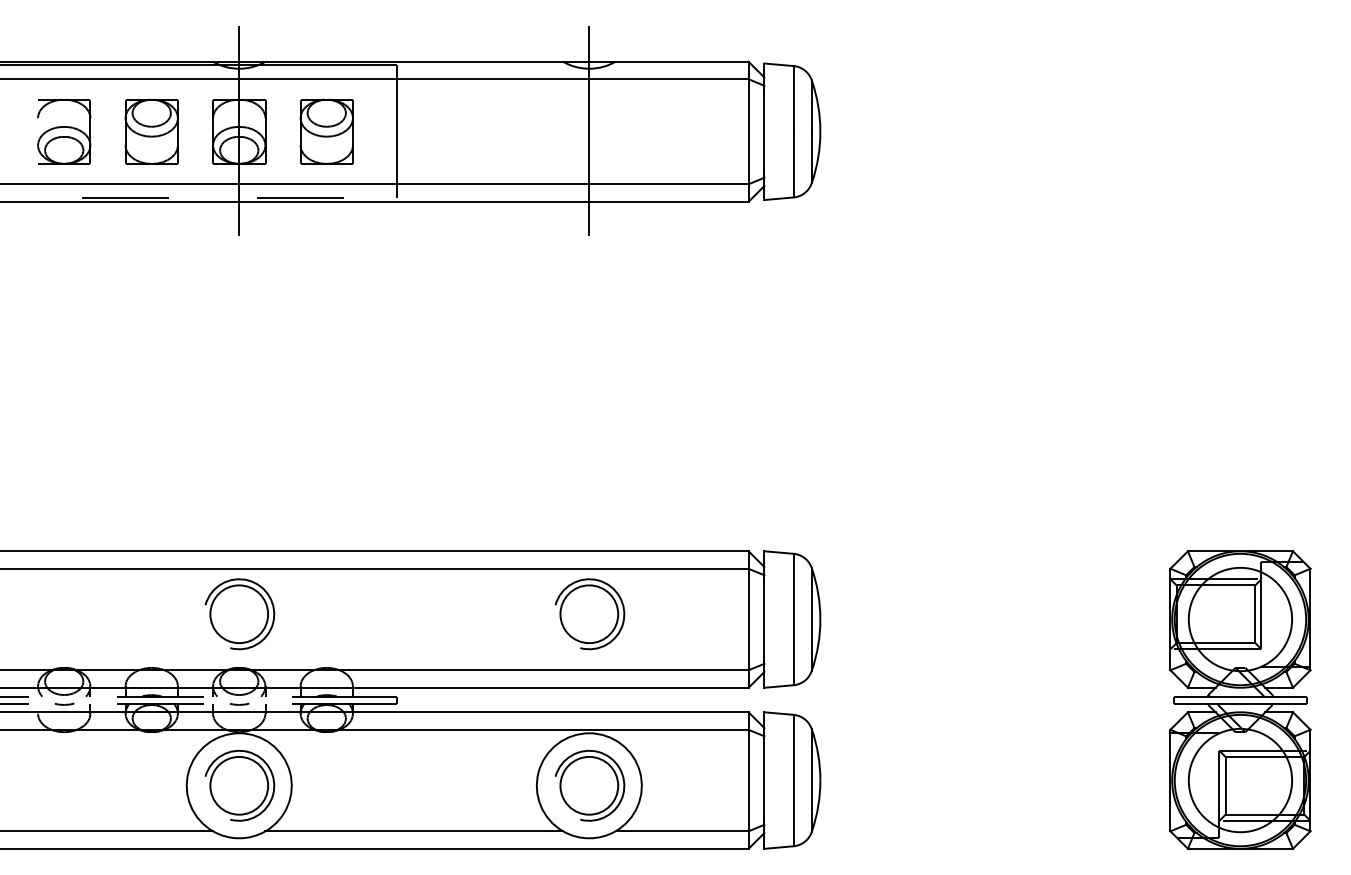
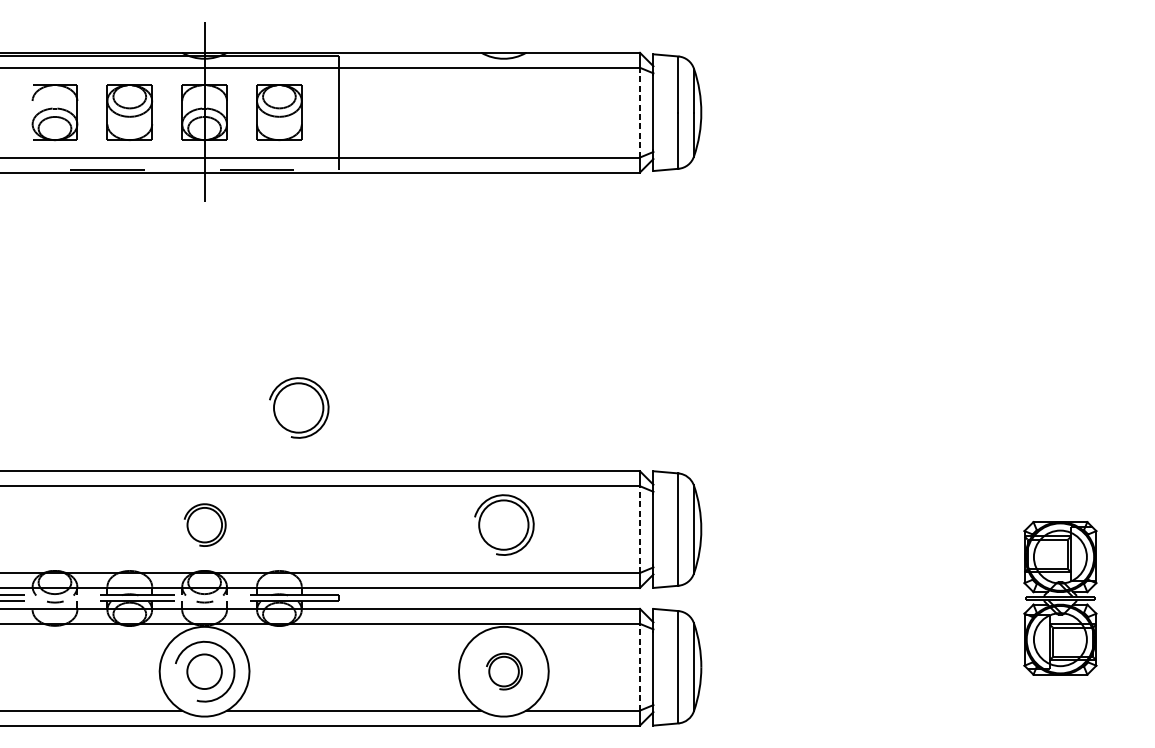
line: (589, 131) -> (503, 112), removed
line: (748, 131) -> (639, 112), solid -> dashed
part: (349, 477) -> (298, 408), added
part: (239, 614) -> (204, 525), size x0.7
line: (748, 619) -> (639, 529), solid -> dashed
part: (1240, 699) -> (1060, 597), size x0.6
line: (748, 780) -> (639, 667), solid -> dashed
circle: (239, 785) -> (204, 671), size x0.7
part: (589, 785) -> (503, 671), size x0.6

